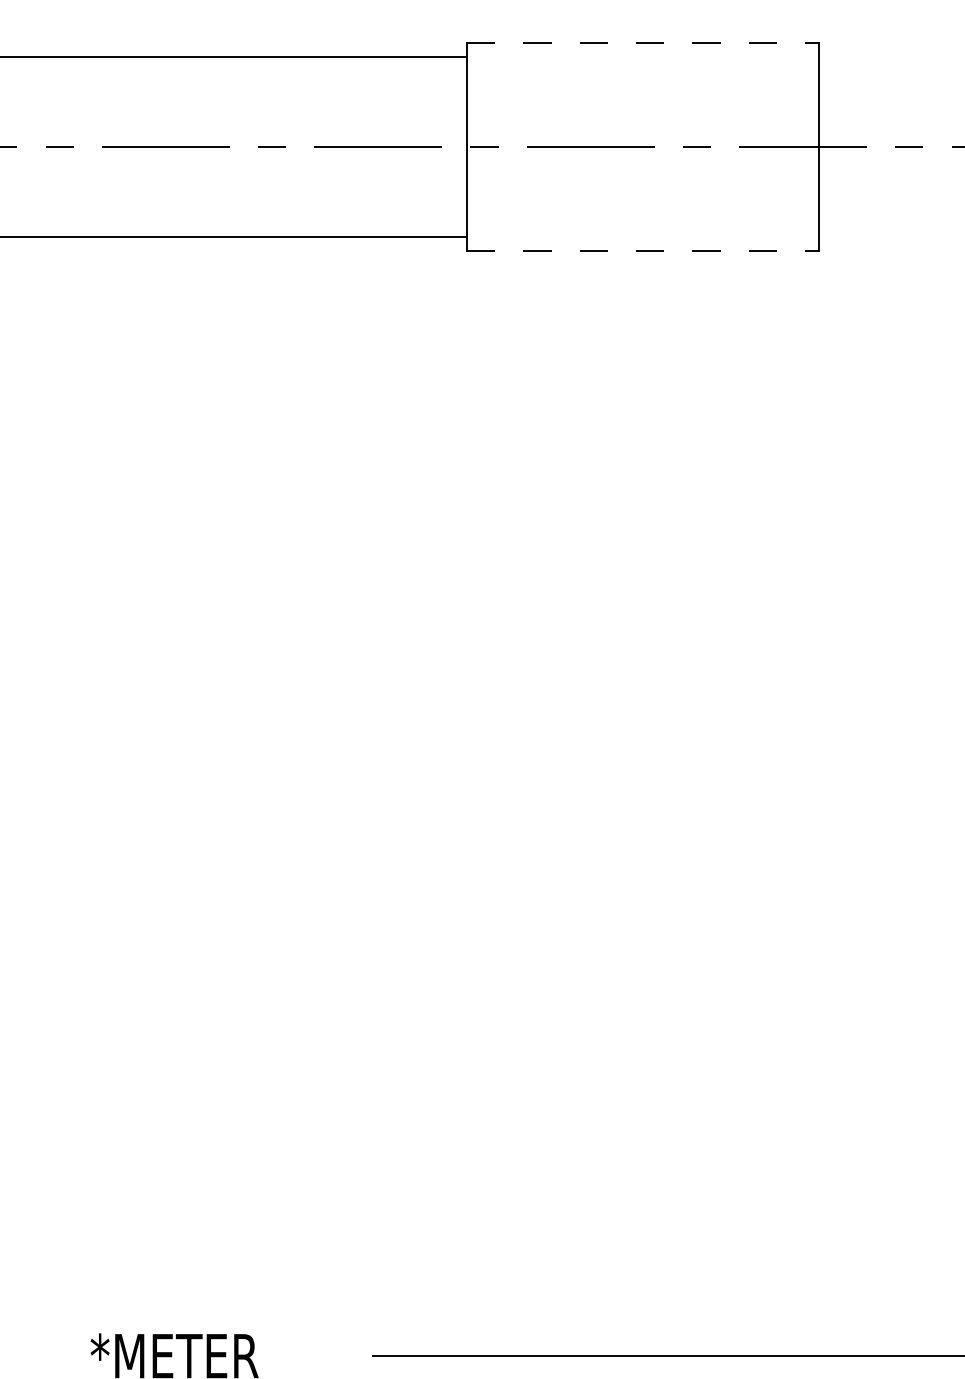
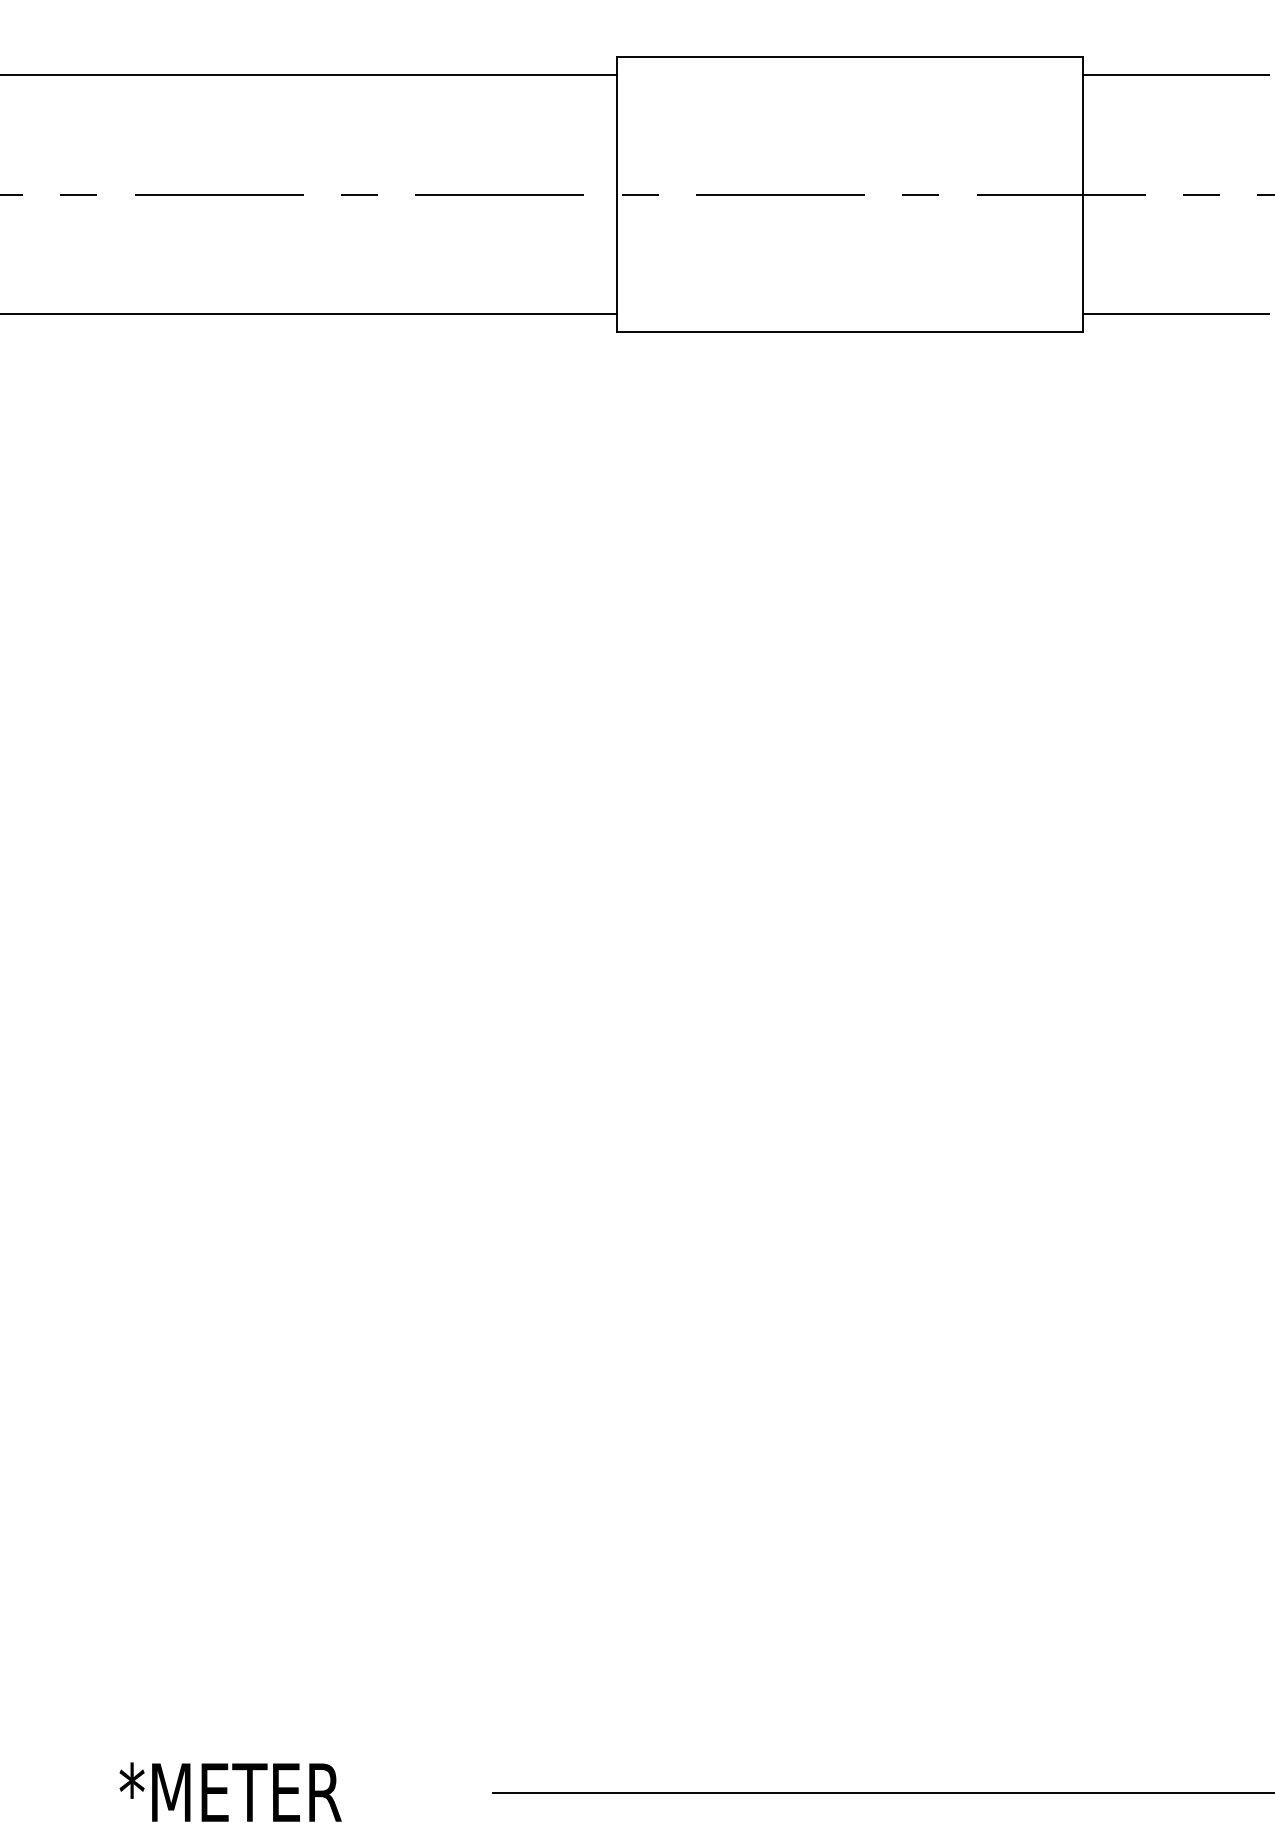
line: (642, 42) -> (849, 56), dashed -> solid
line: (889, 56) -> (1175, 75), added
line: (889, 237) -> (1175, 313), added
line: (642, 251) -> (849, 332), dashed -> solid

